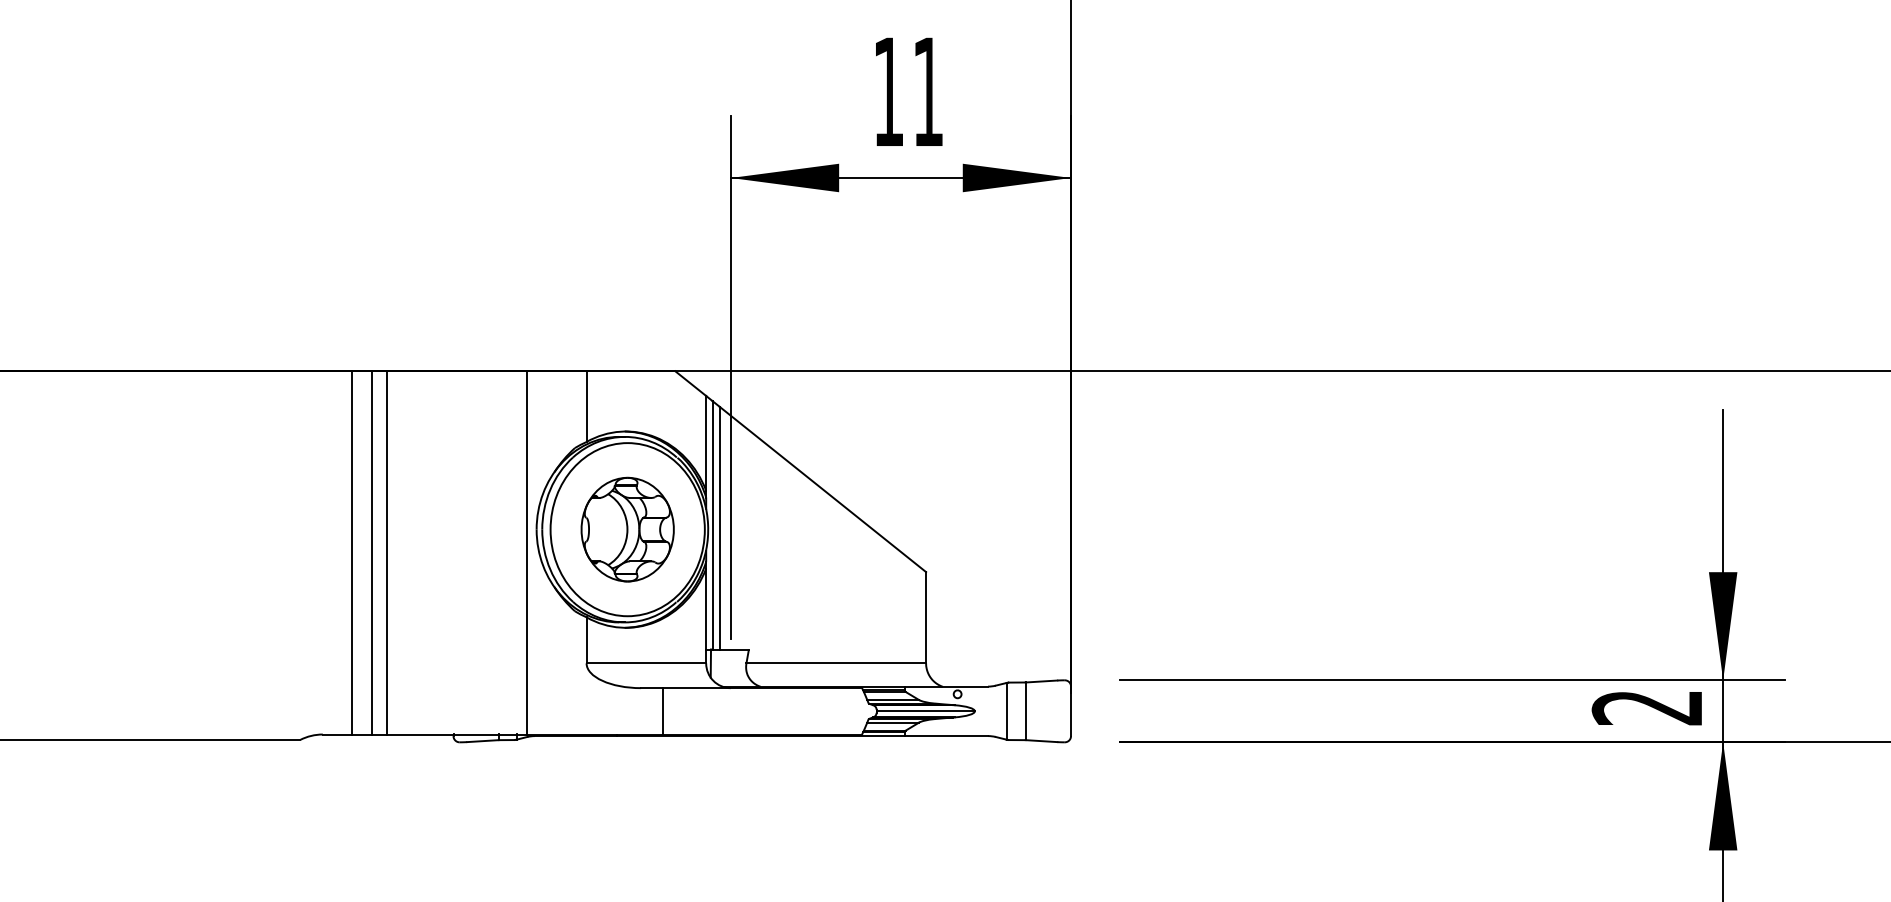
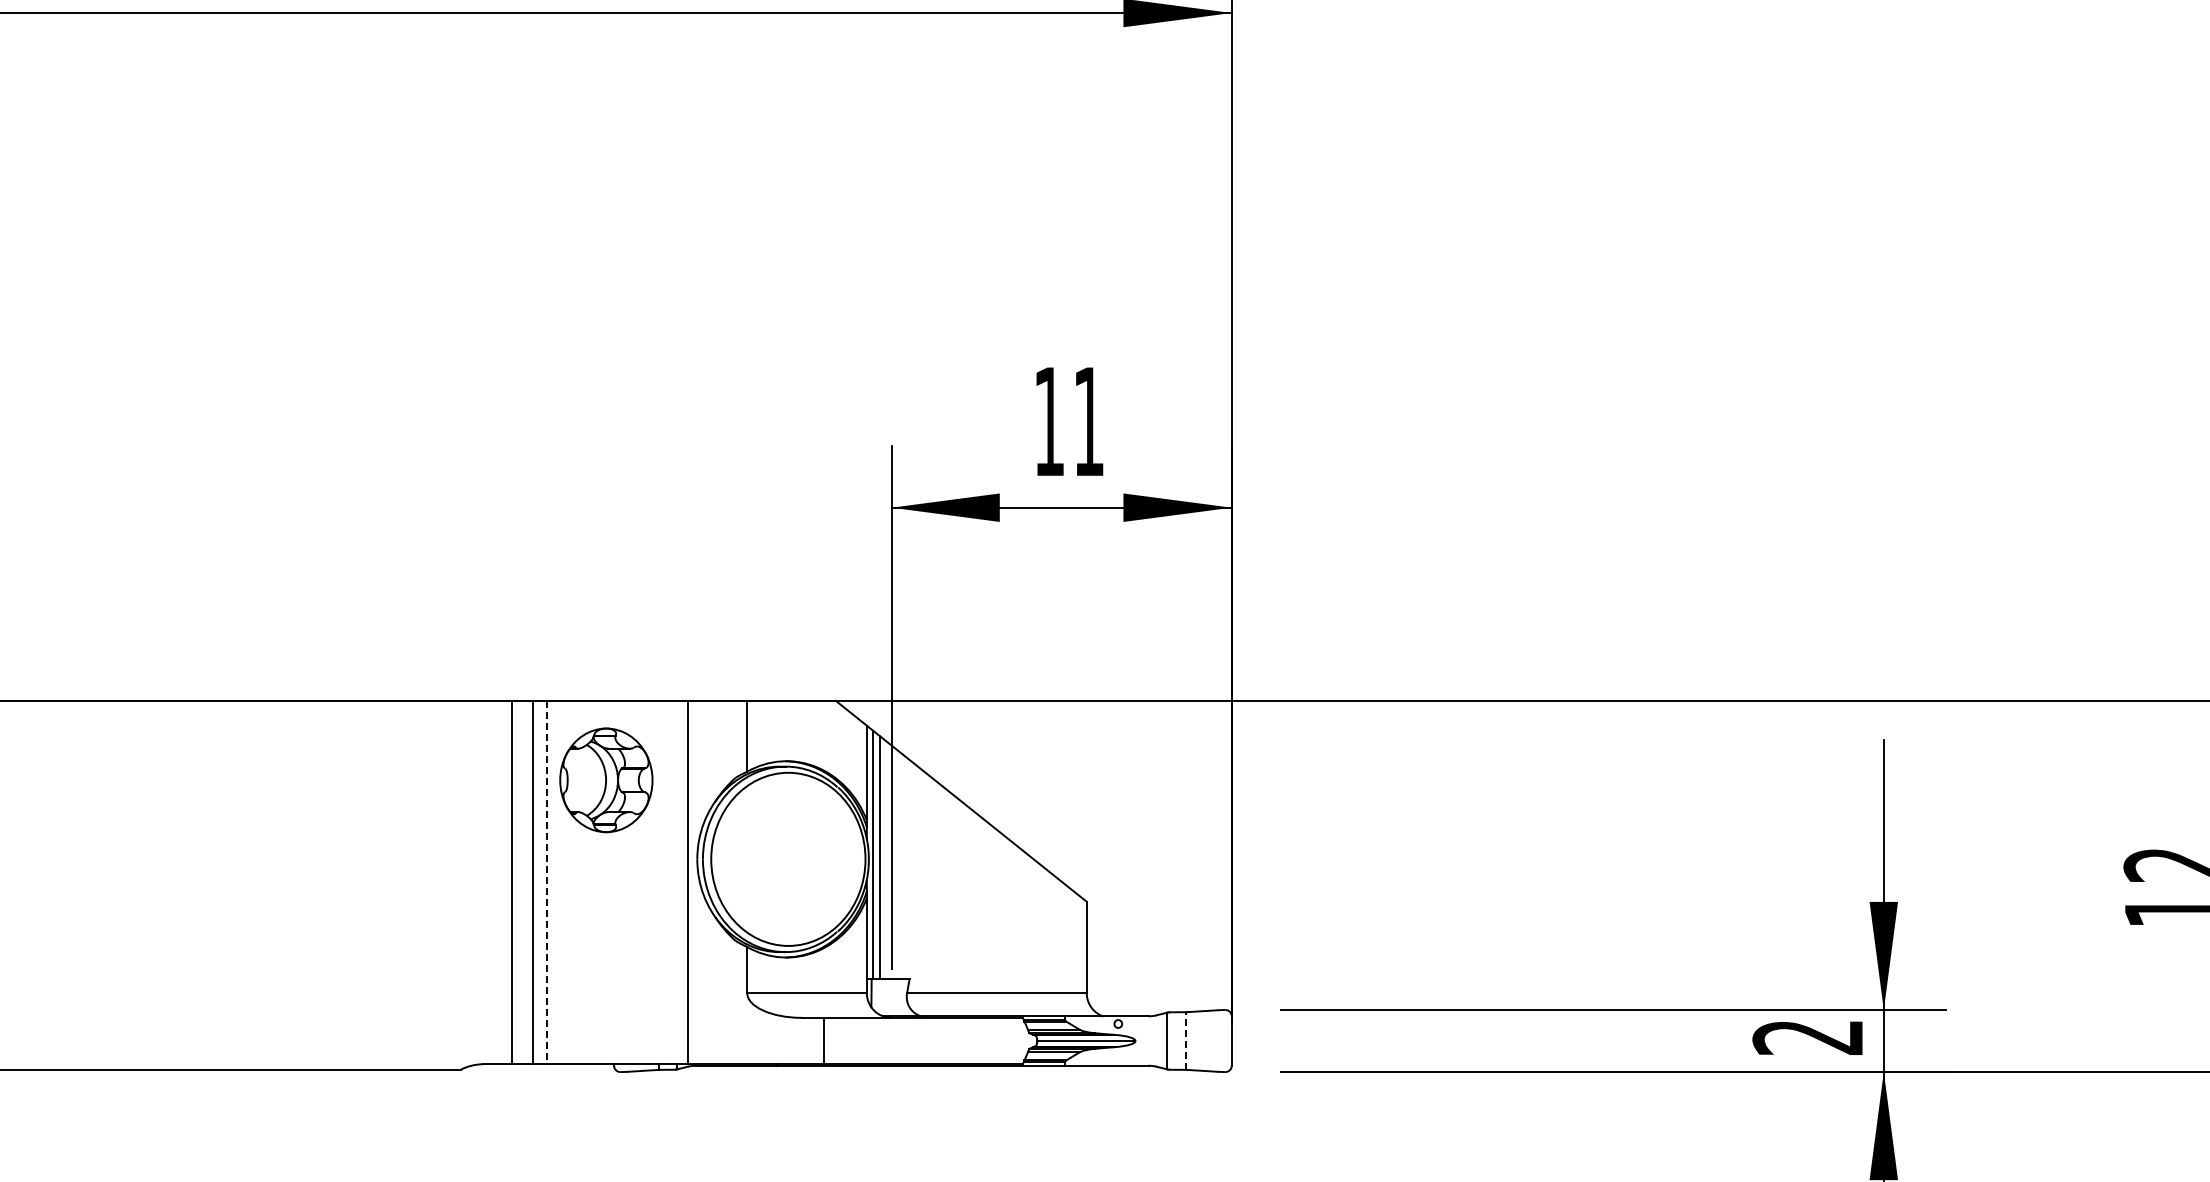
part: (627, 529) -> (606, 780), moved
line: (386, 552) -> (547, 882), solid -> dashed
line: (1025, 711) -> (1186, 1041), solid -> dashed

